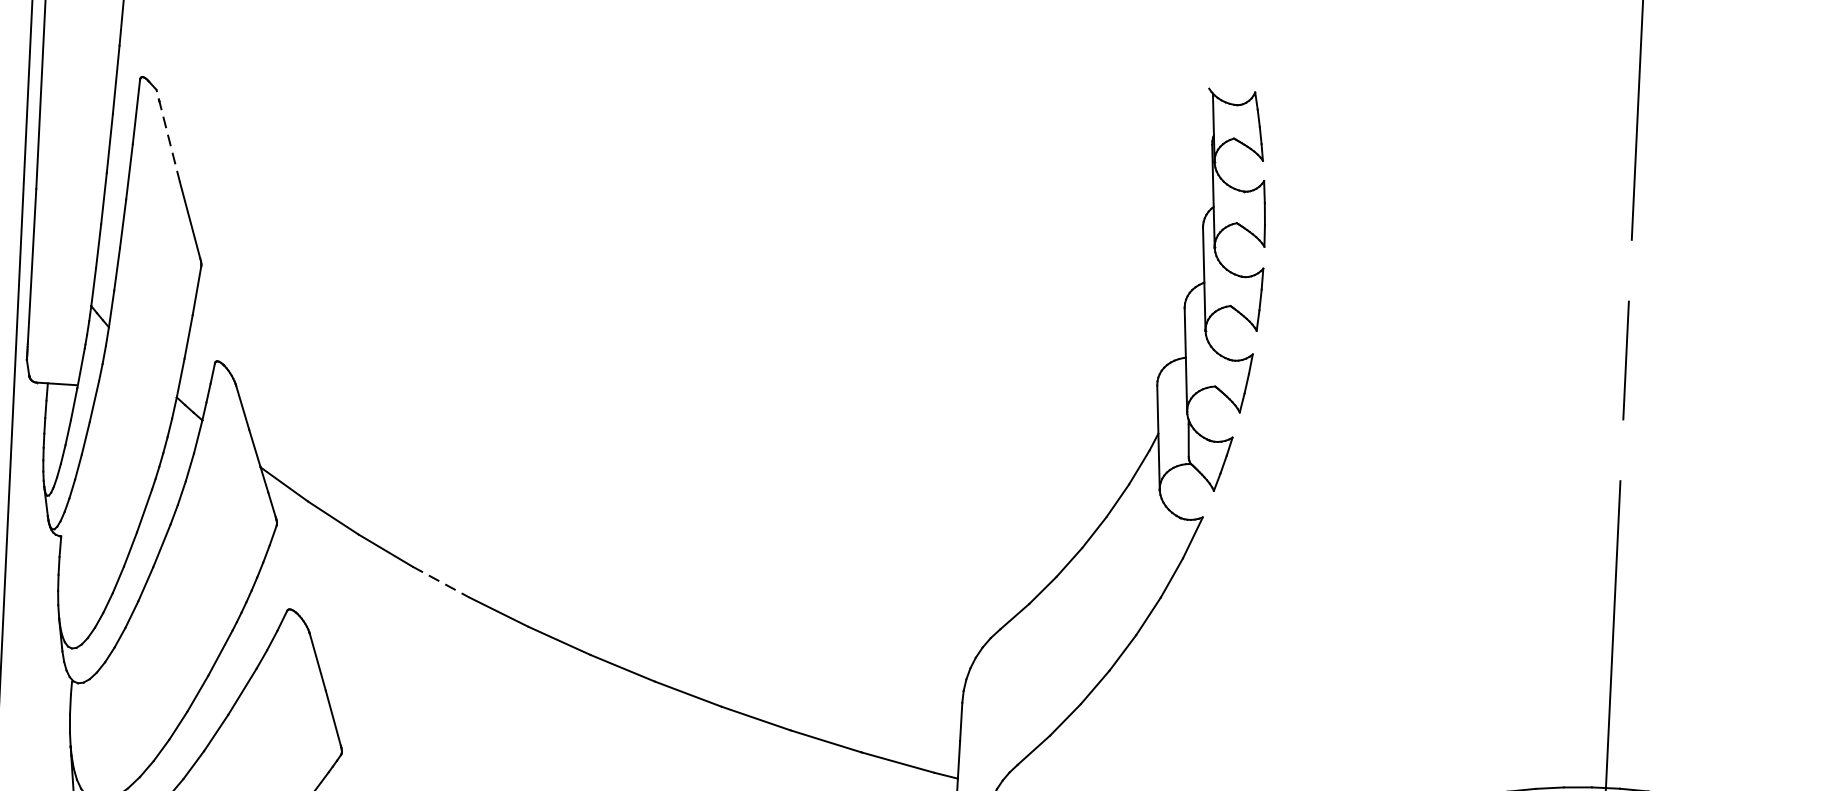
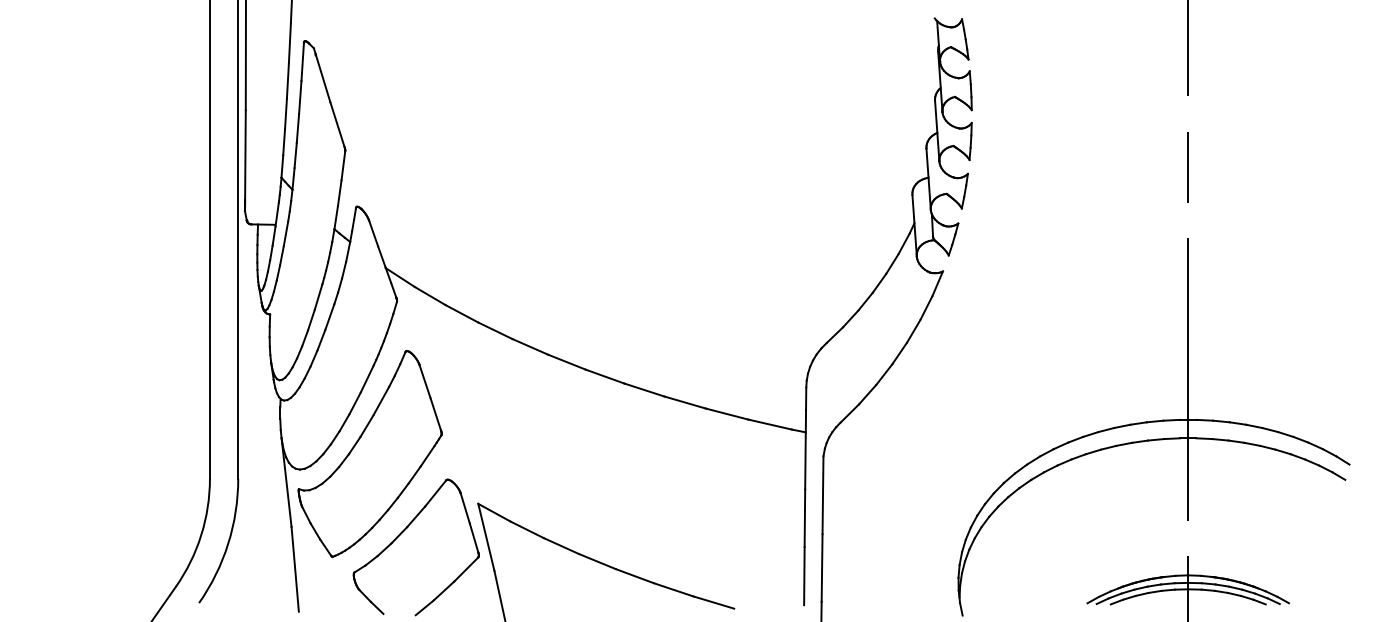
line: (168, 134) -> (322, 74), dashed -> solid
line: (441, 581) -> (495, 330), dashed -> solid

